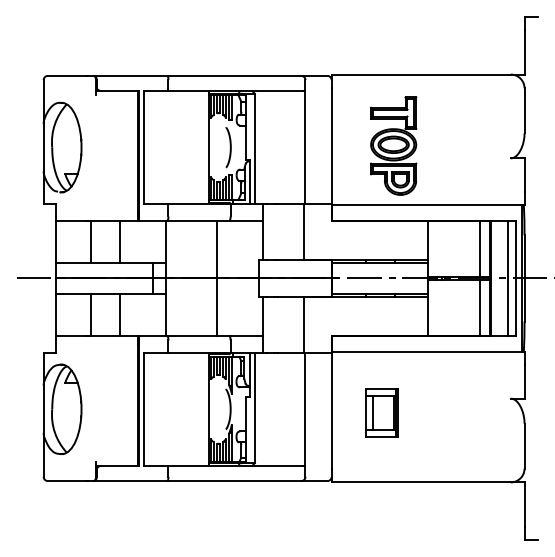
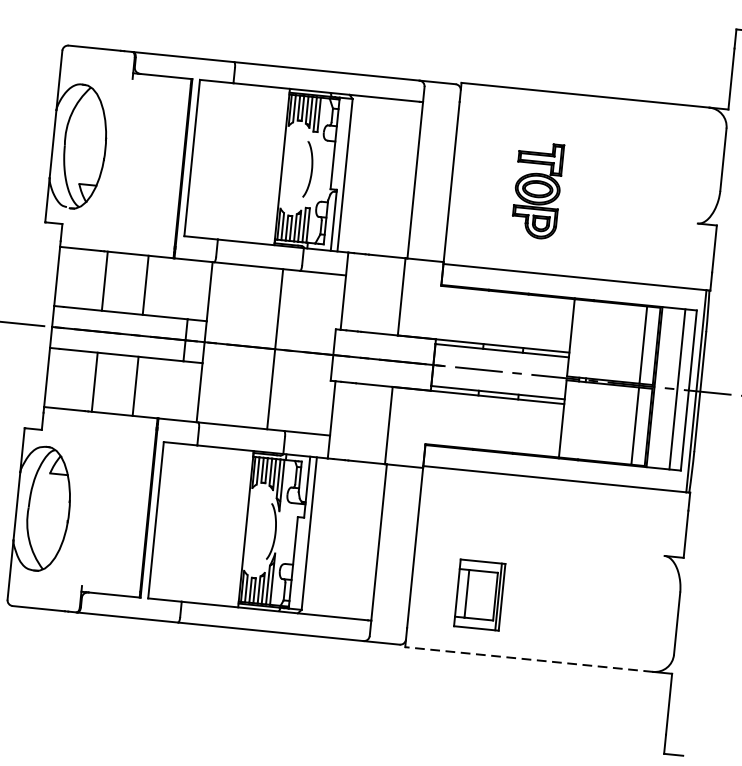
part: (393, 145) -> (537, 189), size x0.7
part: (381, 412) -> (478, 594), moved
line: (421, 482) -> (529, 659), solid -> dashed

